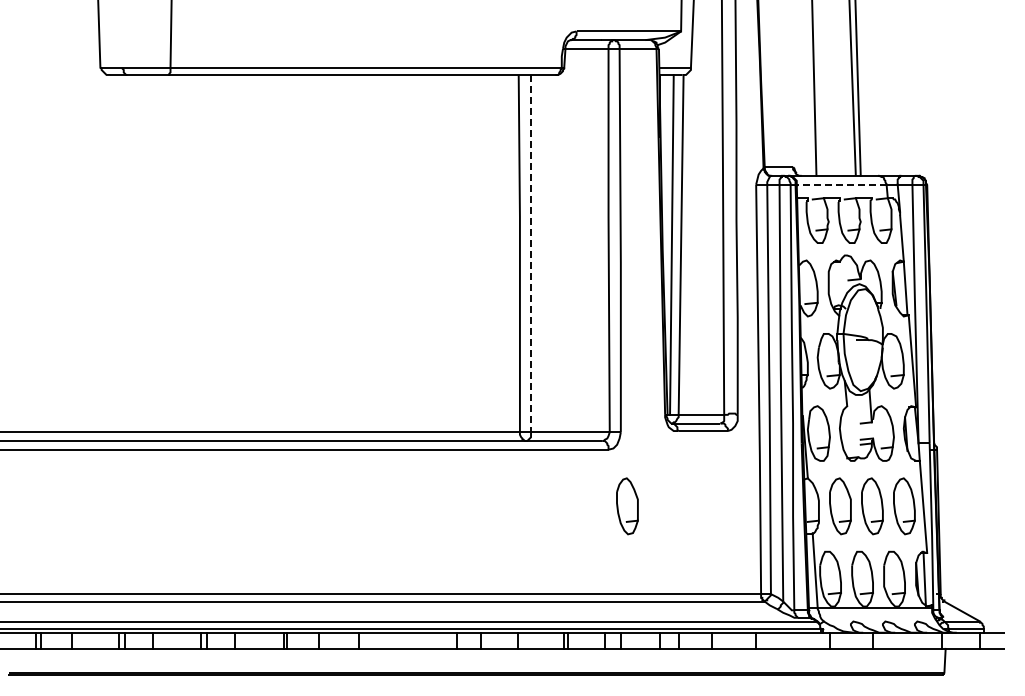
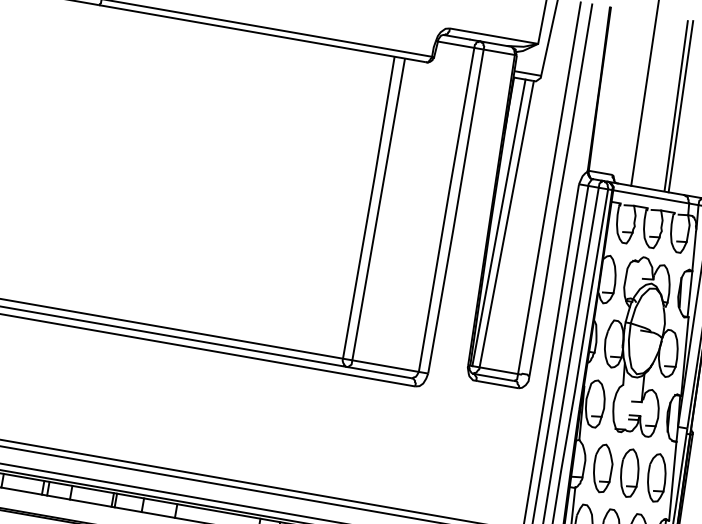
line: (841, 184) -> (651, 196), dashed -> solid
line: (531, 254) -> (378, 210), dashed -> solid
part: (627, 506) -> (422, 437), removed

